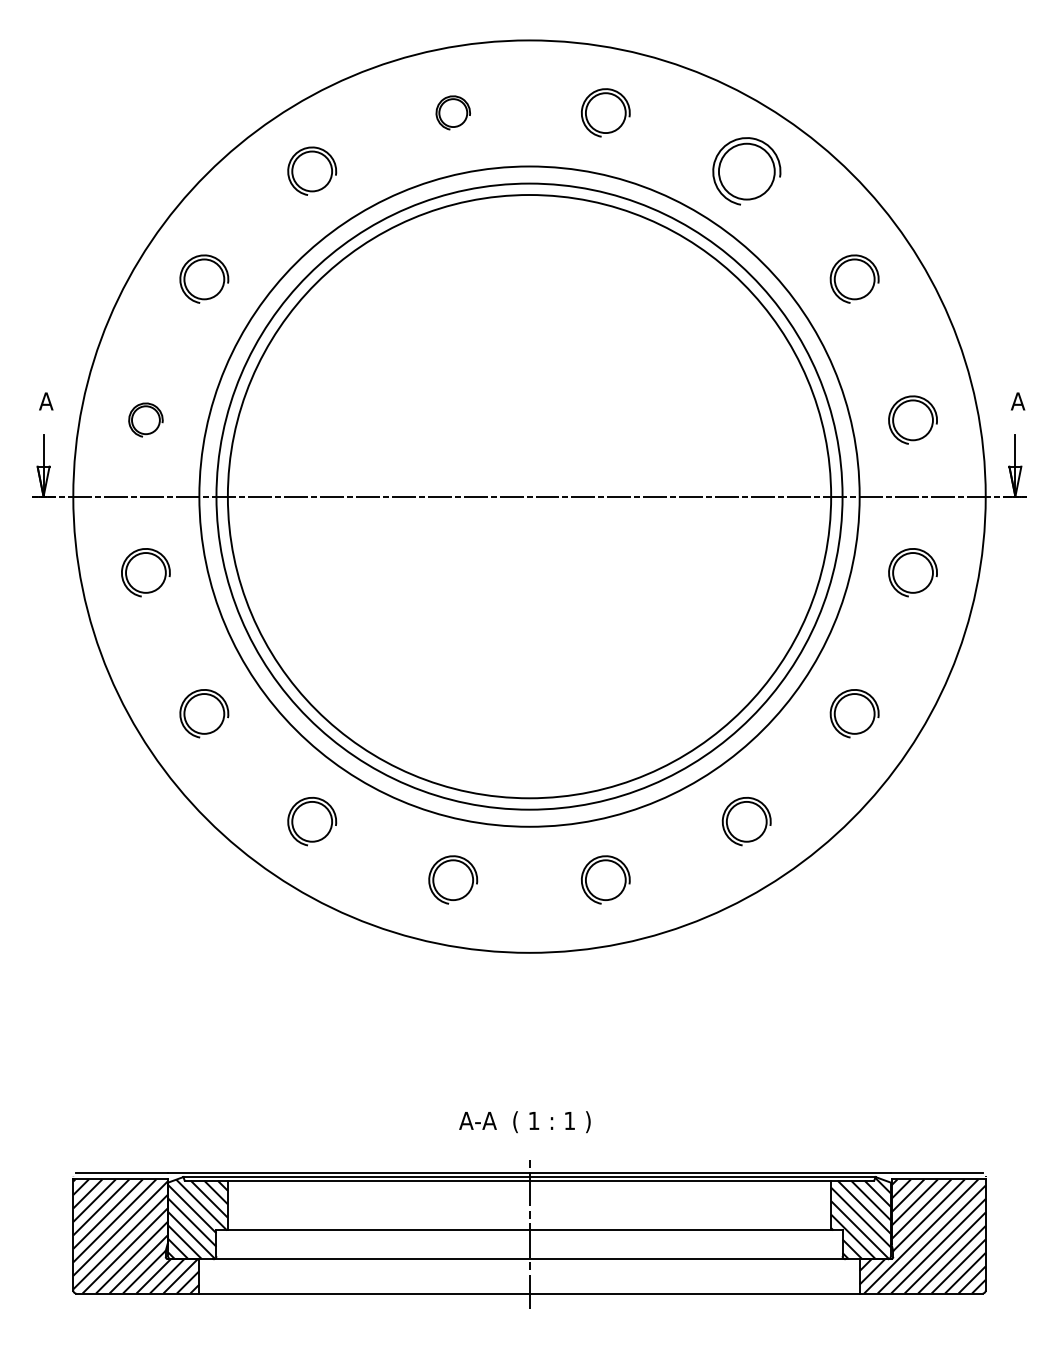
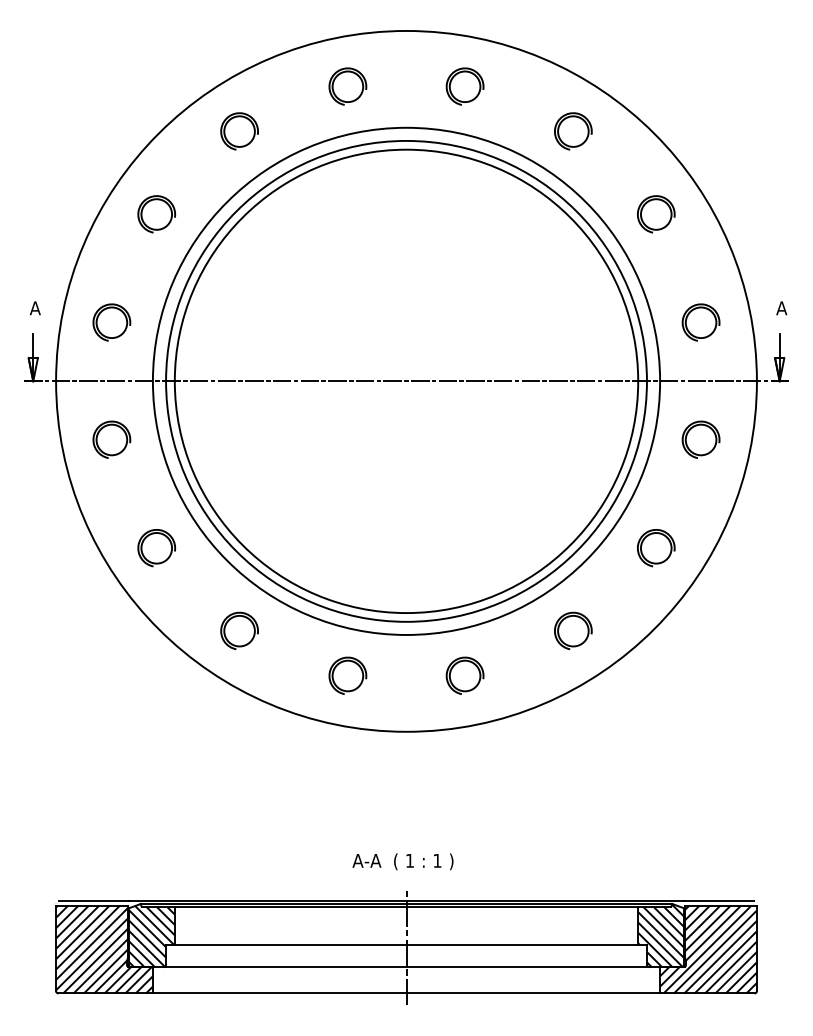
part: (453, 112) -> (348, 86), size x1.43
part: (746, 170) -> (573, 130), size x0.71
part: (145, 419) -> (111, 322), size x1.43

